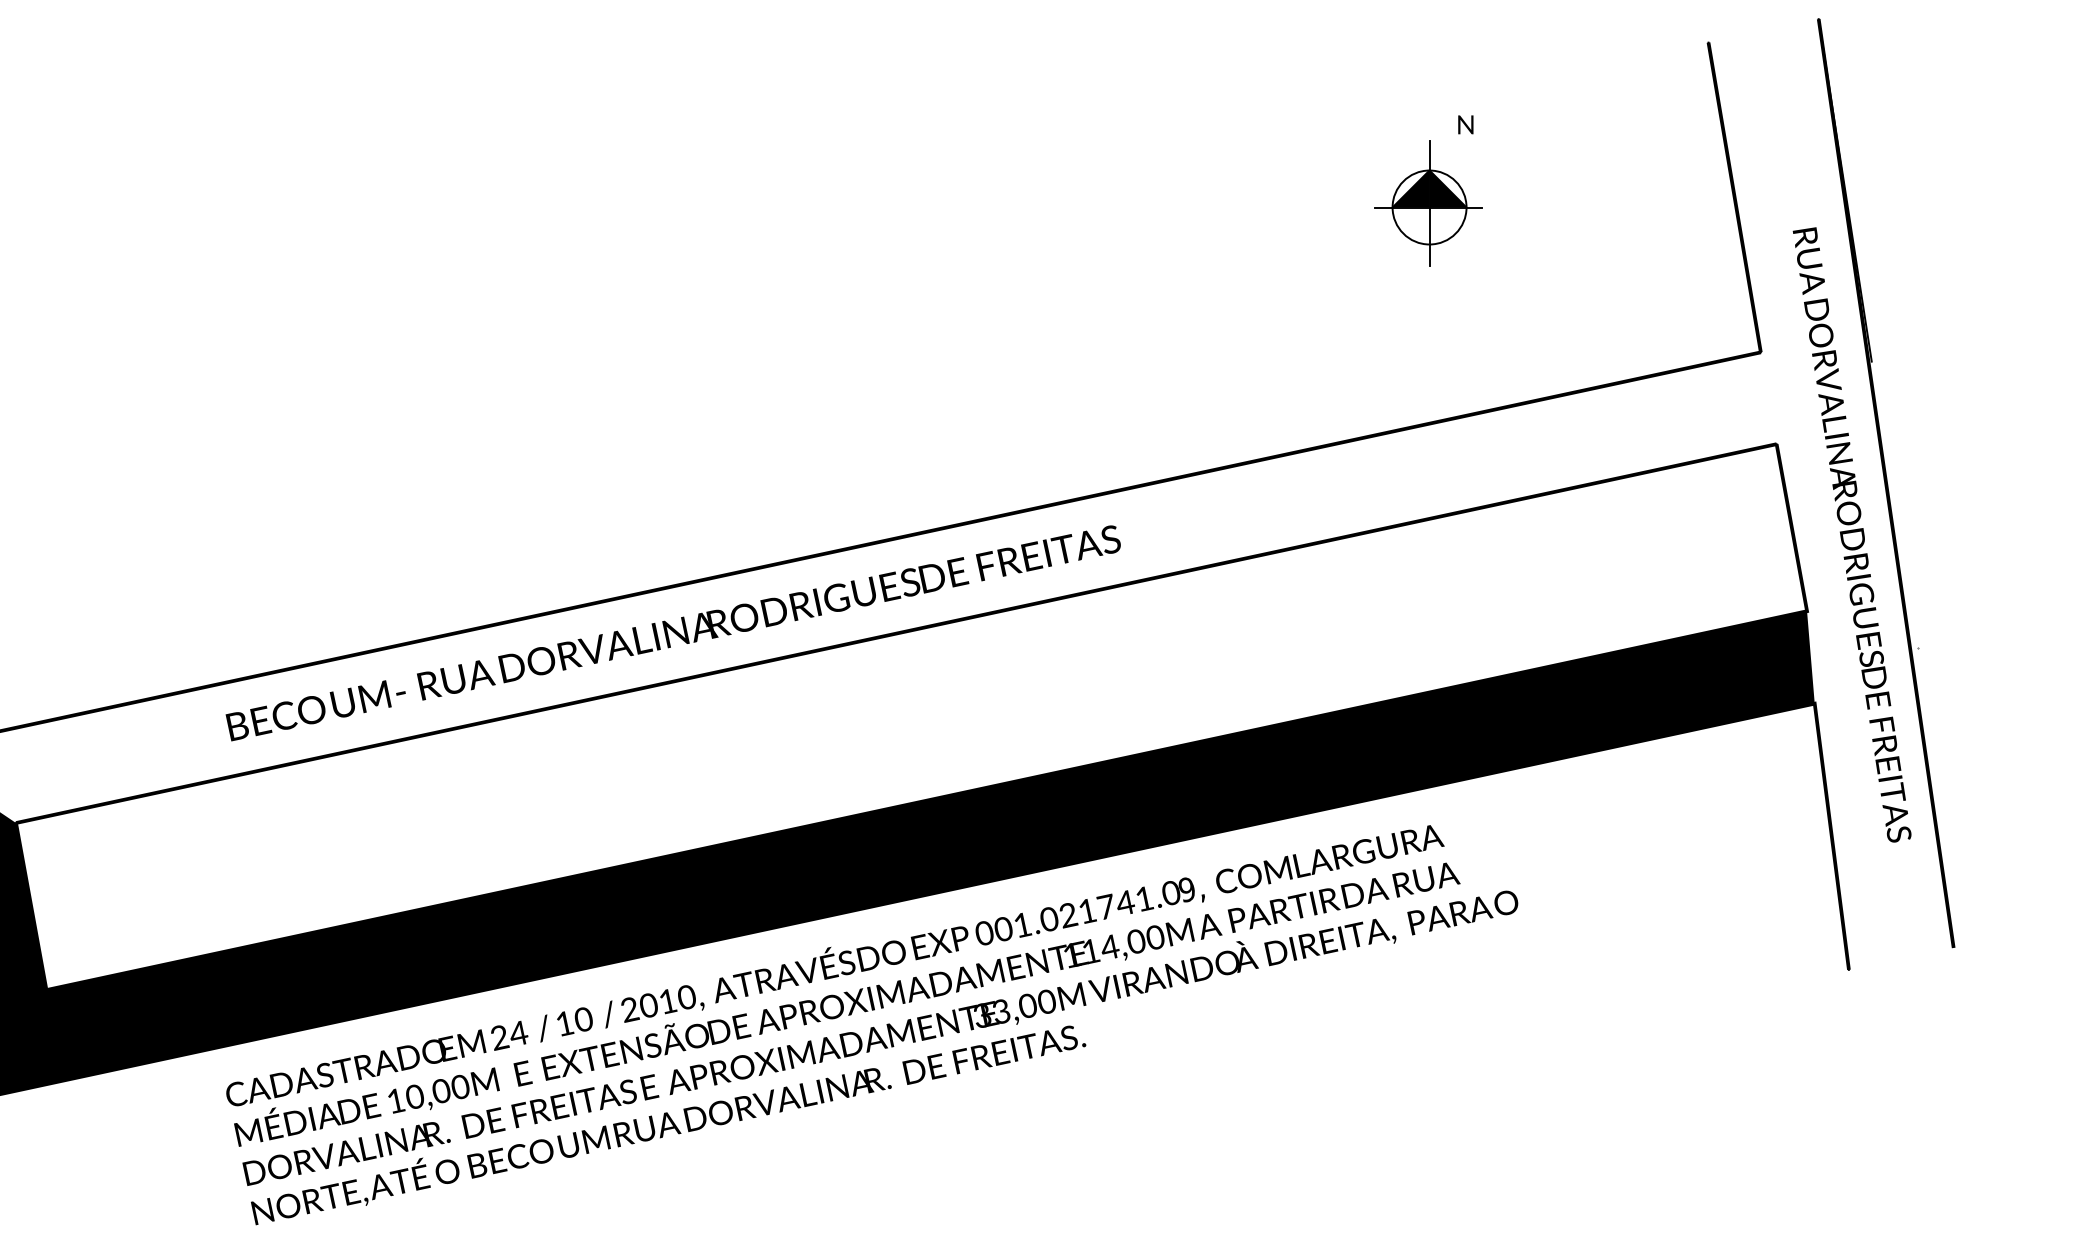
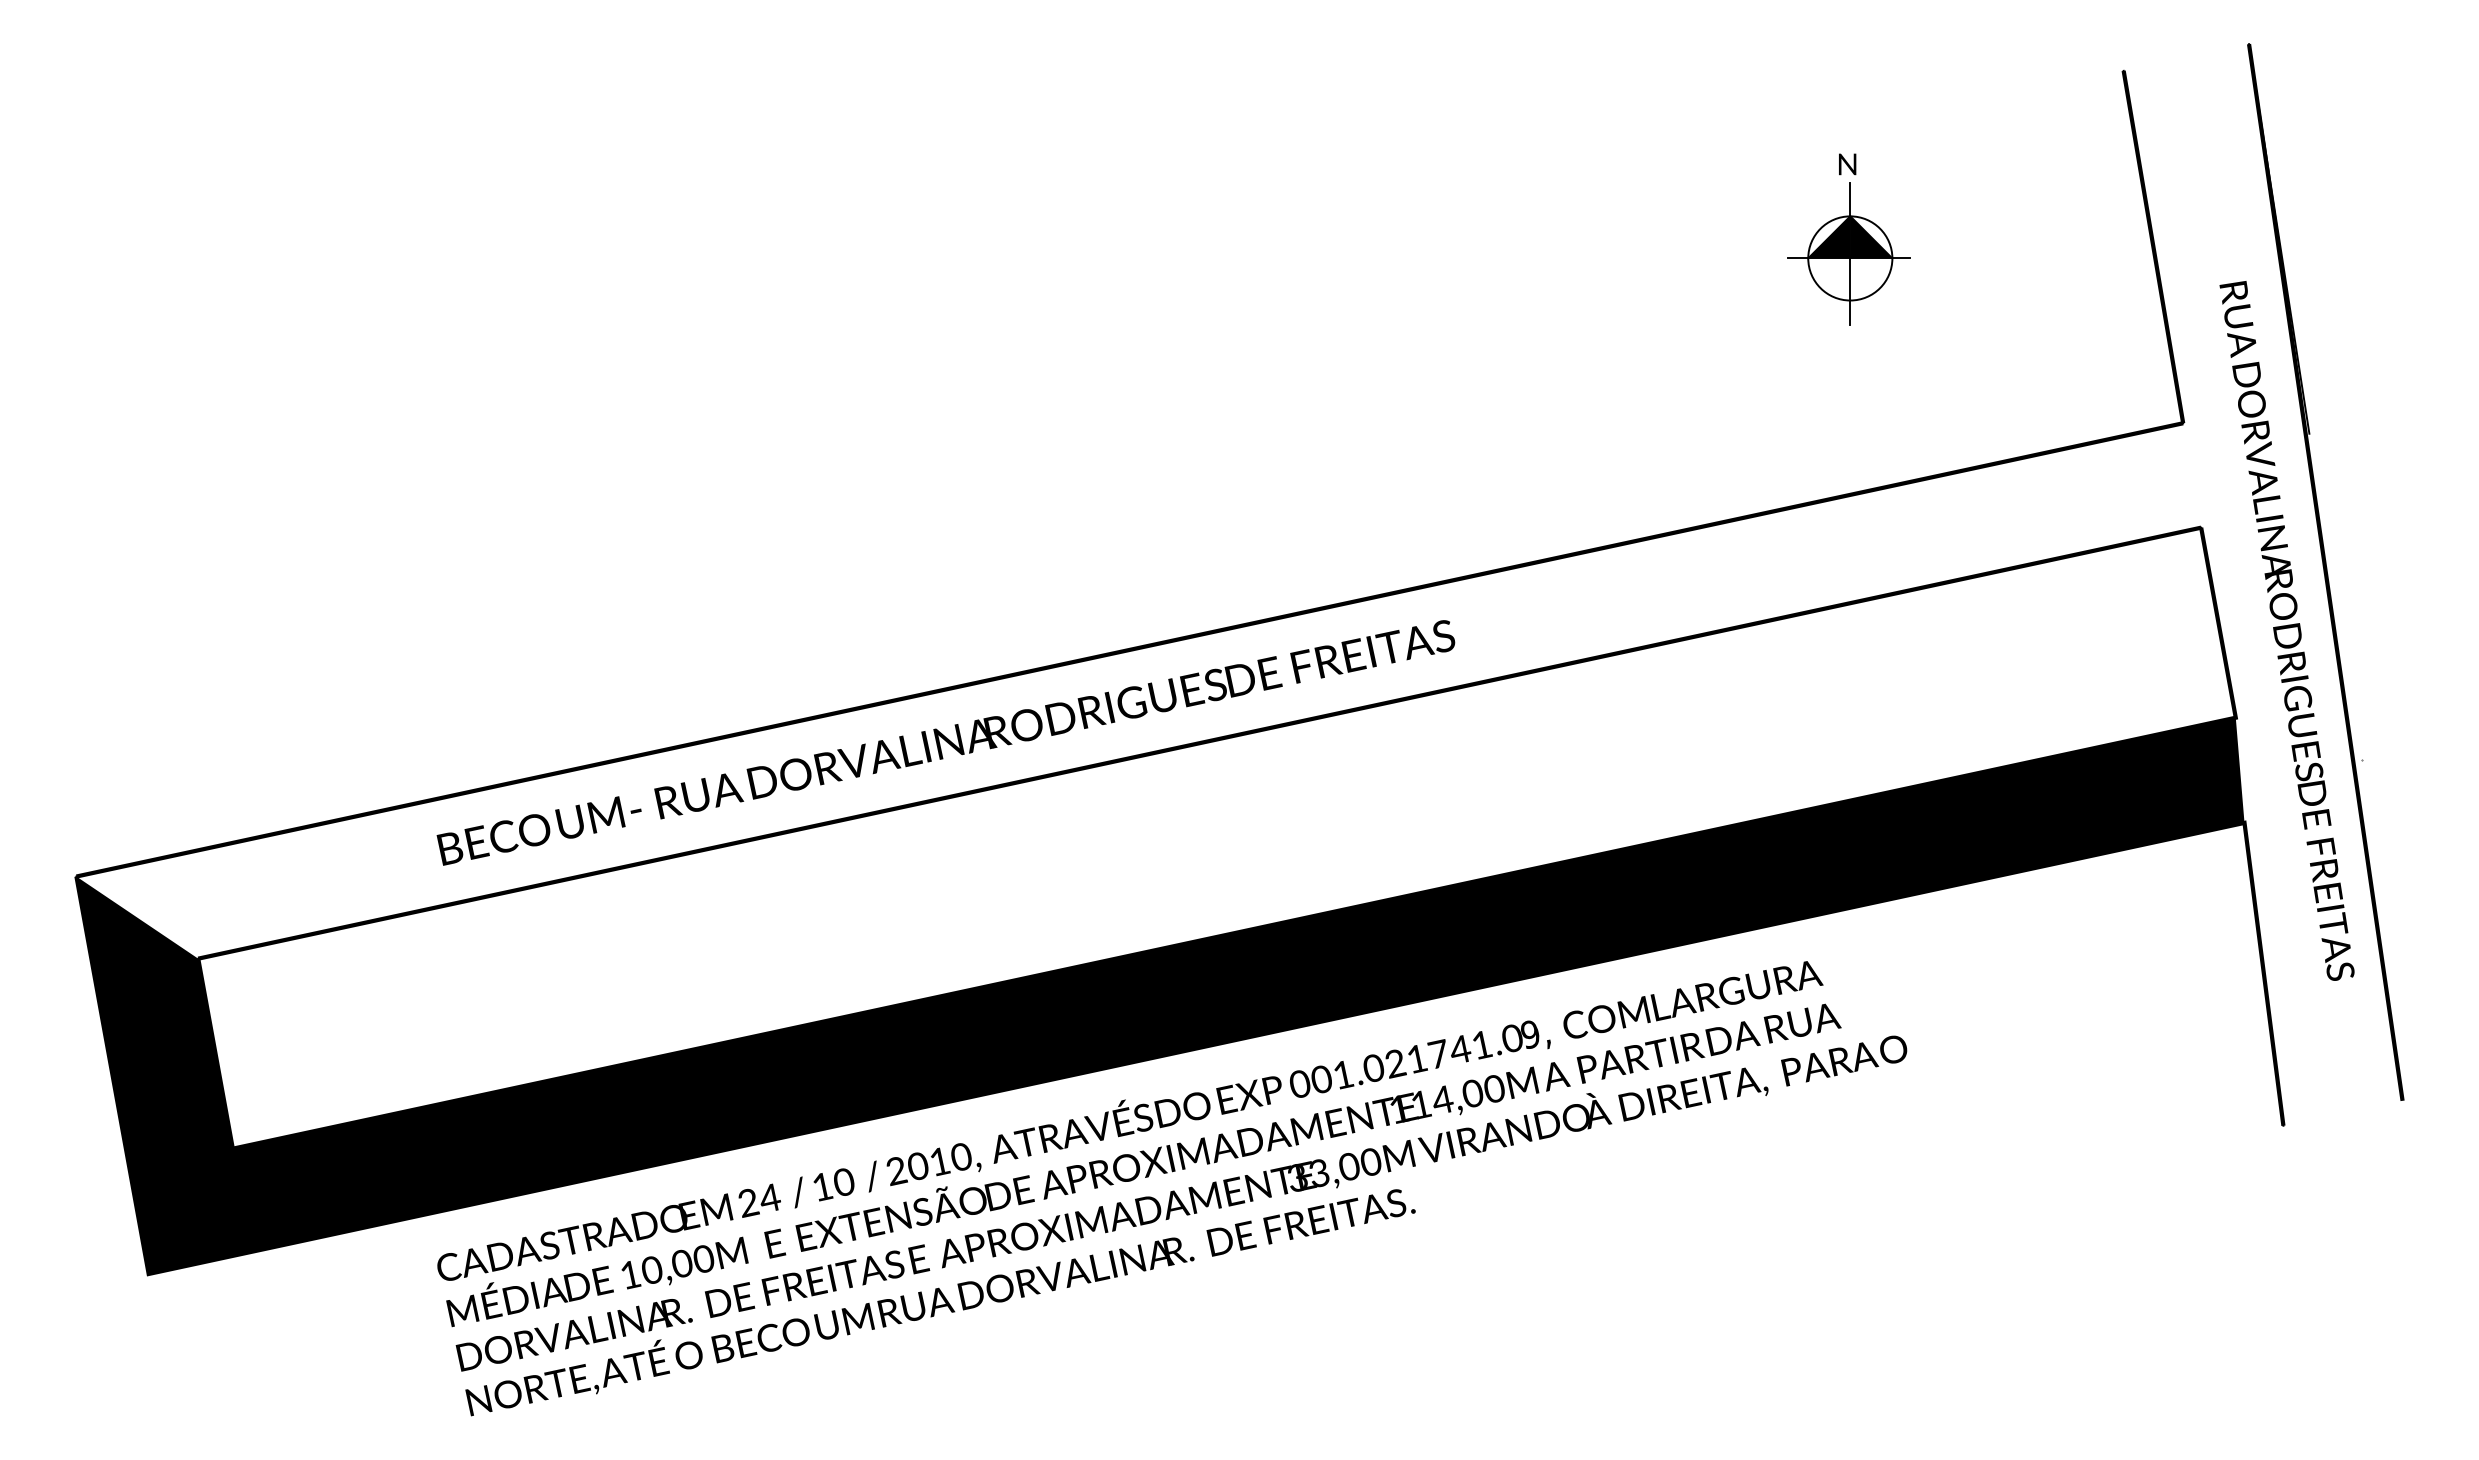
part: (1427, 203) -> (1848, 253), moved

